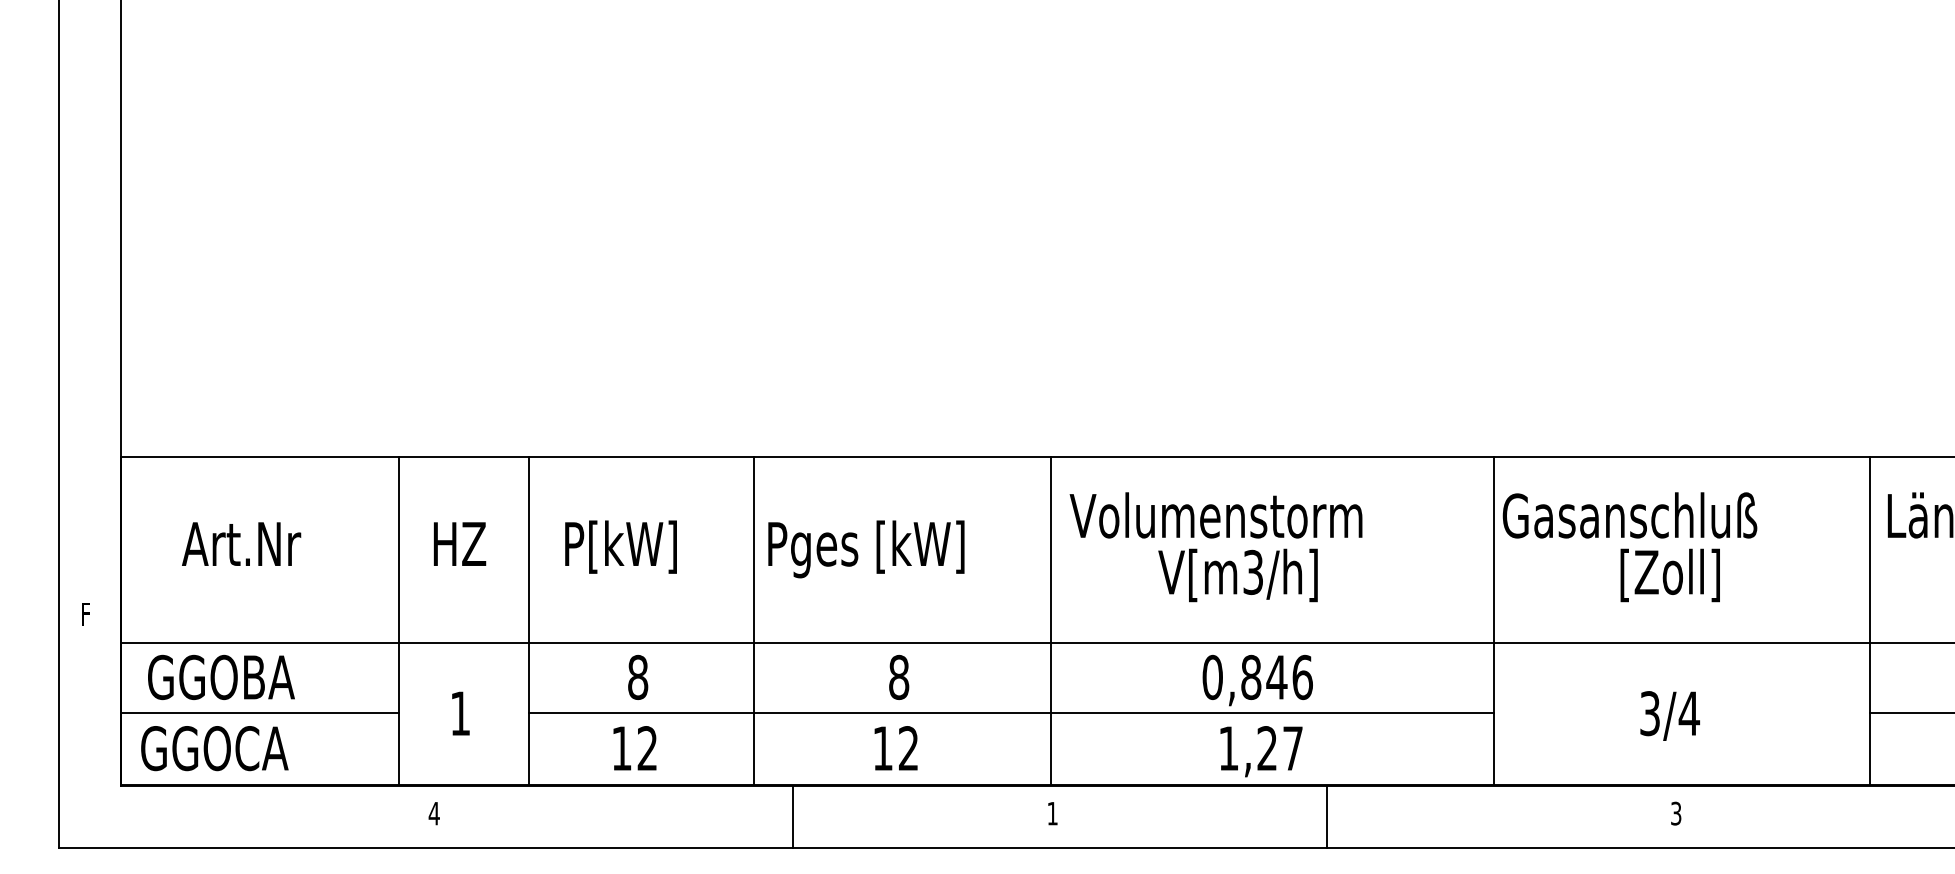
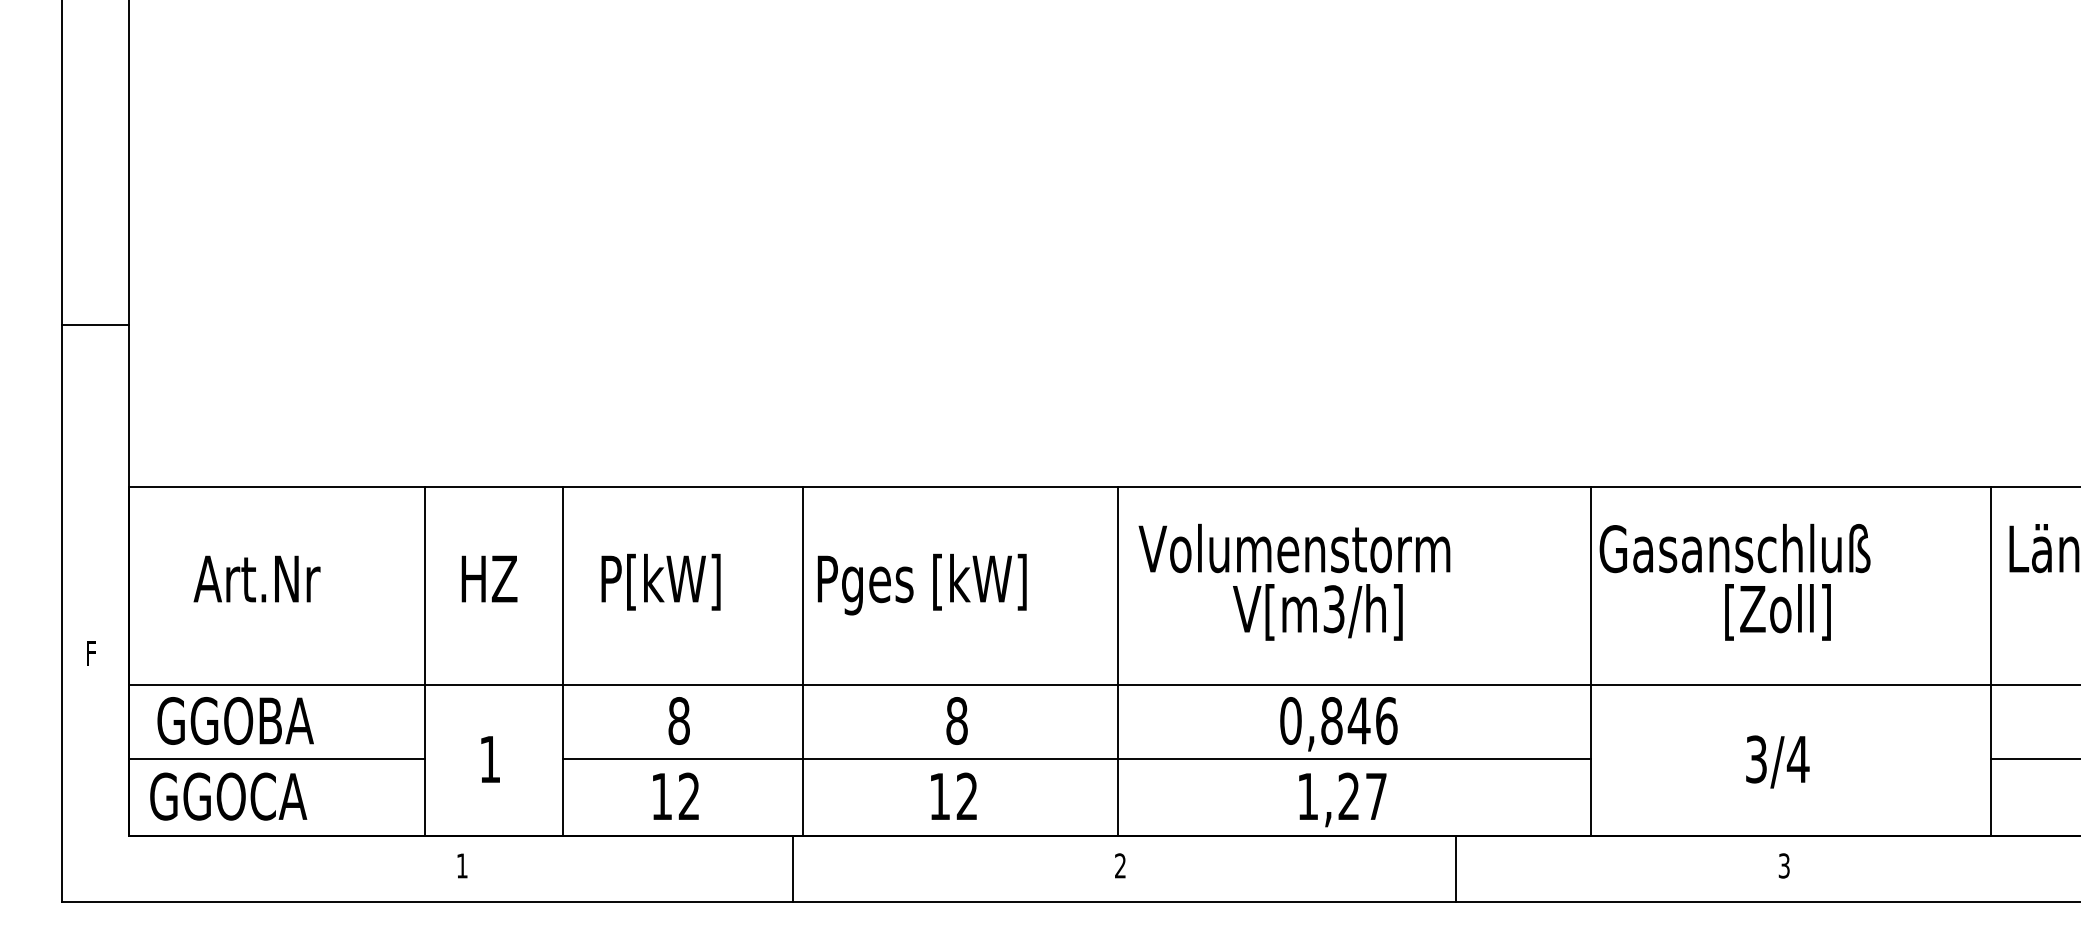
line: (89, 305) -> (95, 325), added
text: (433, 813) -> (461, 865), 4 -> 1
text: (1052, 813) -> (1120, 865), 1 -> 2
line: (792, 816) -> (792, 868), moved
line: (1327, 816) -> (1456, 868), moved

